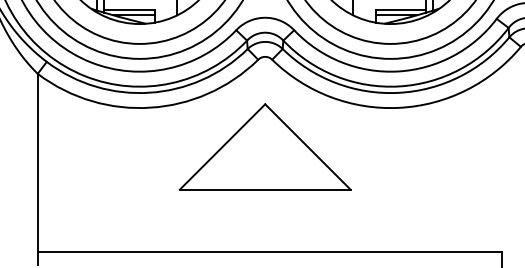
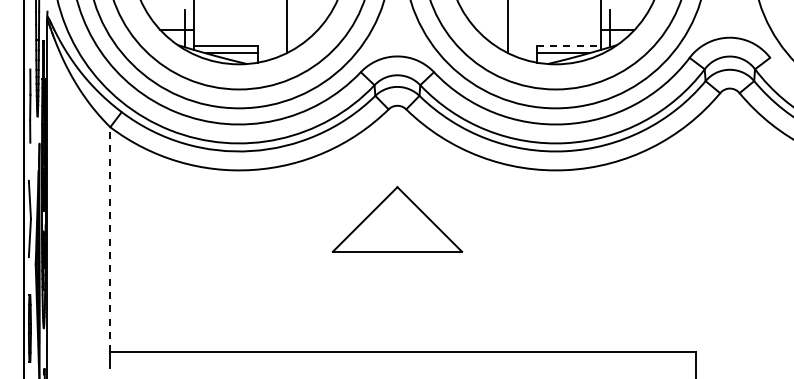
line: (400, 9) -> (568, 46), solid -> dashed
part: (265, 146) -> (397, 219), size x0.6
line: (37, 162) -> (110, 239), solid -> dashed

